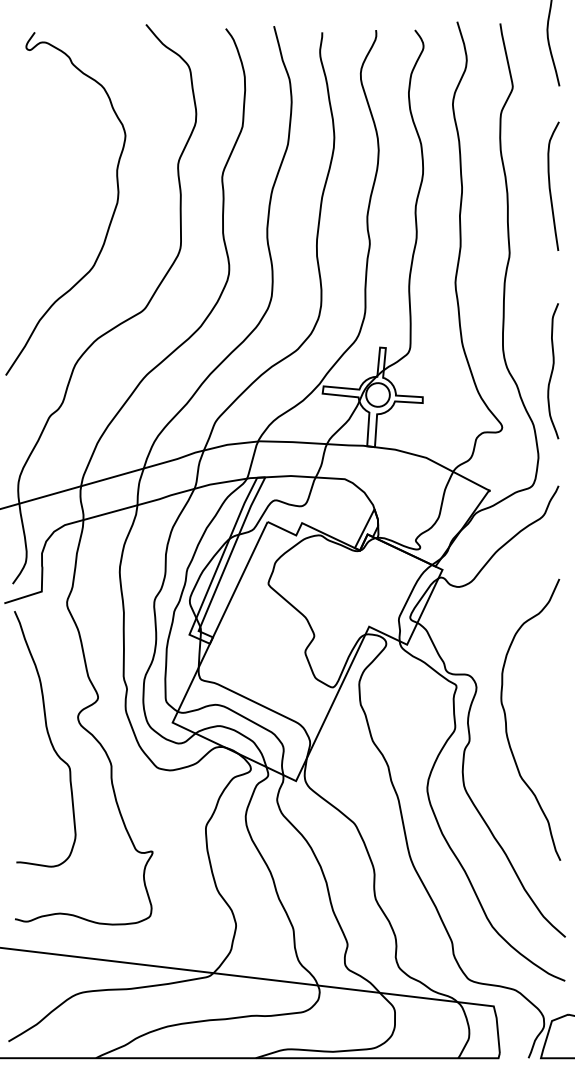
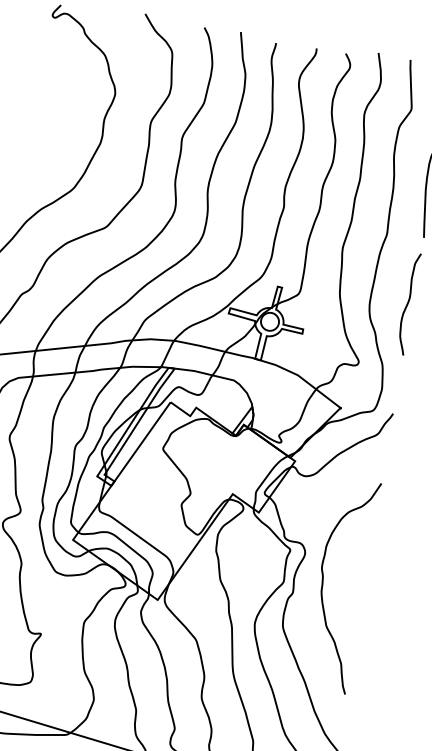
curve: (553, 371) -> (408, 304), moved

